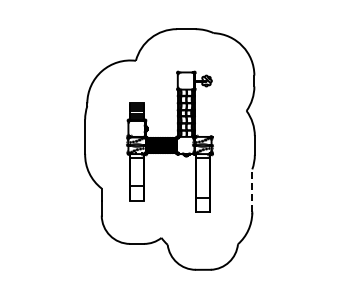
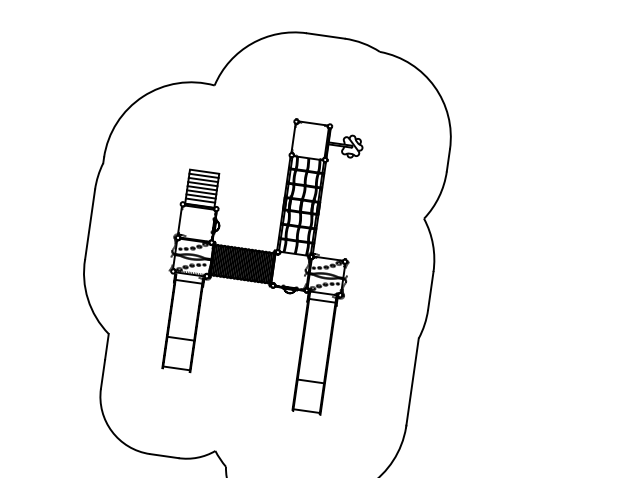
line: (252, 190) -> (413, 381), dashed -> solid

